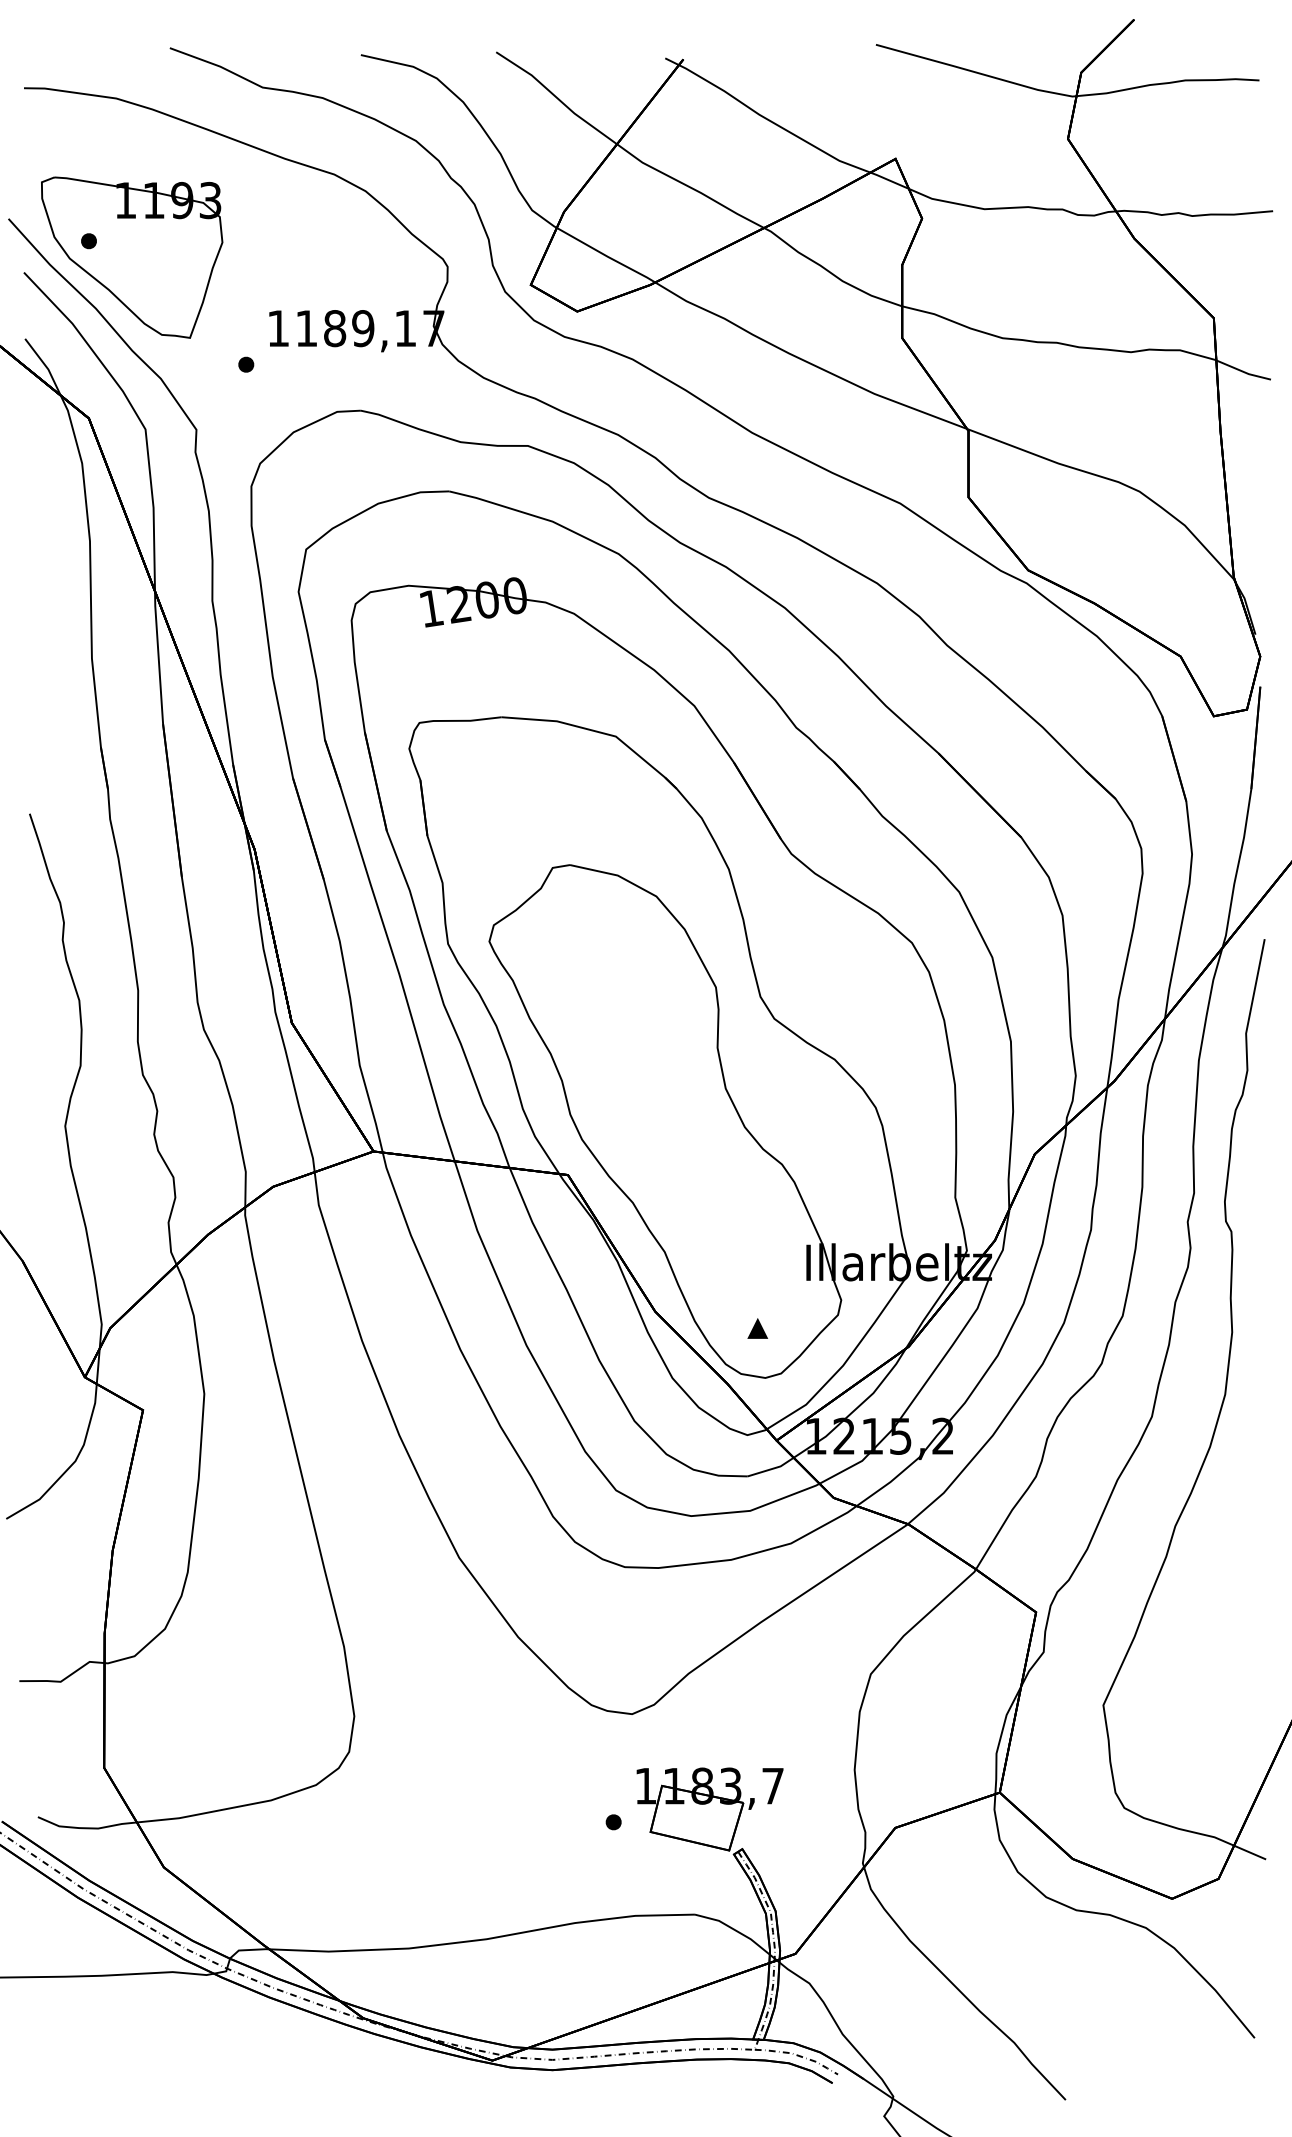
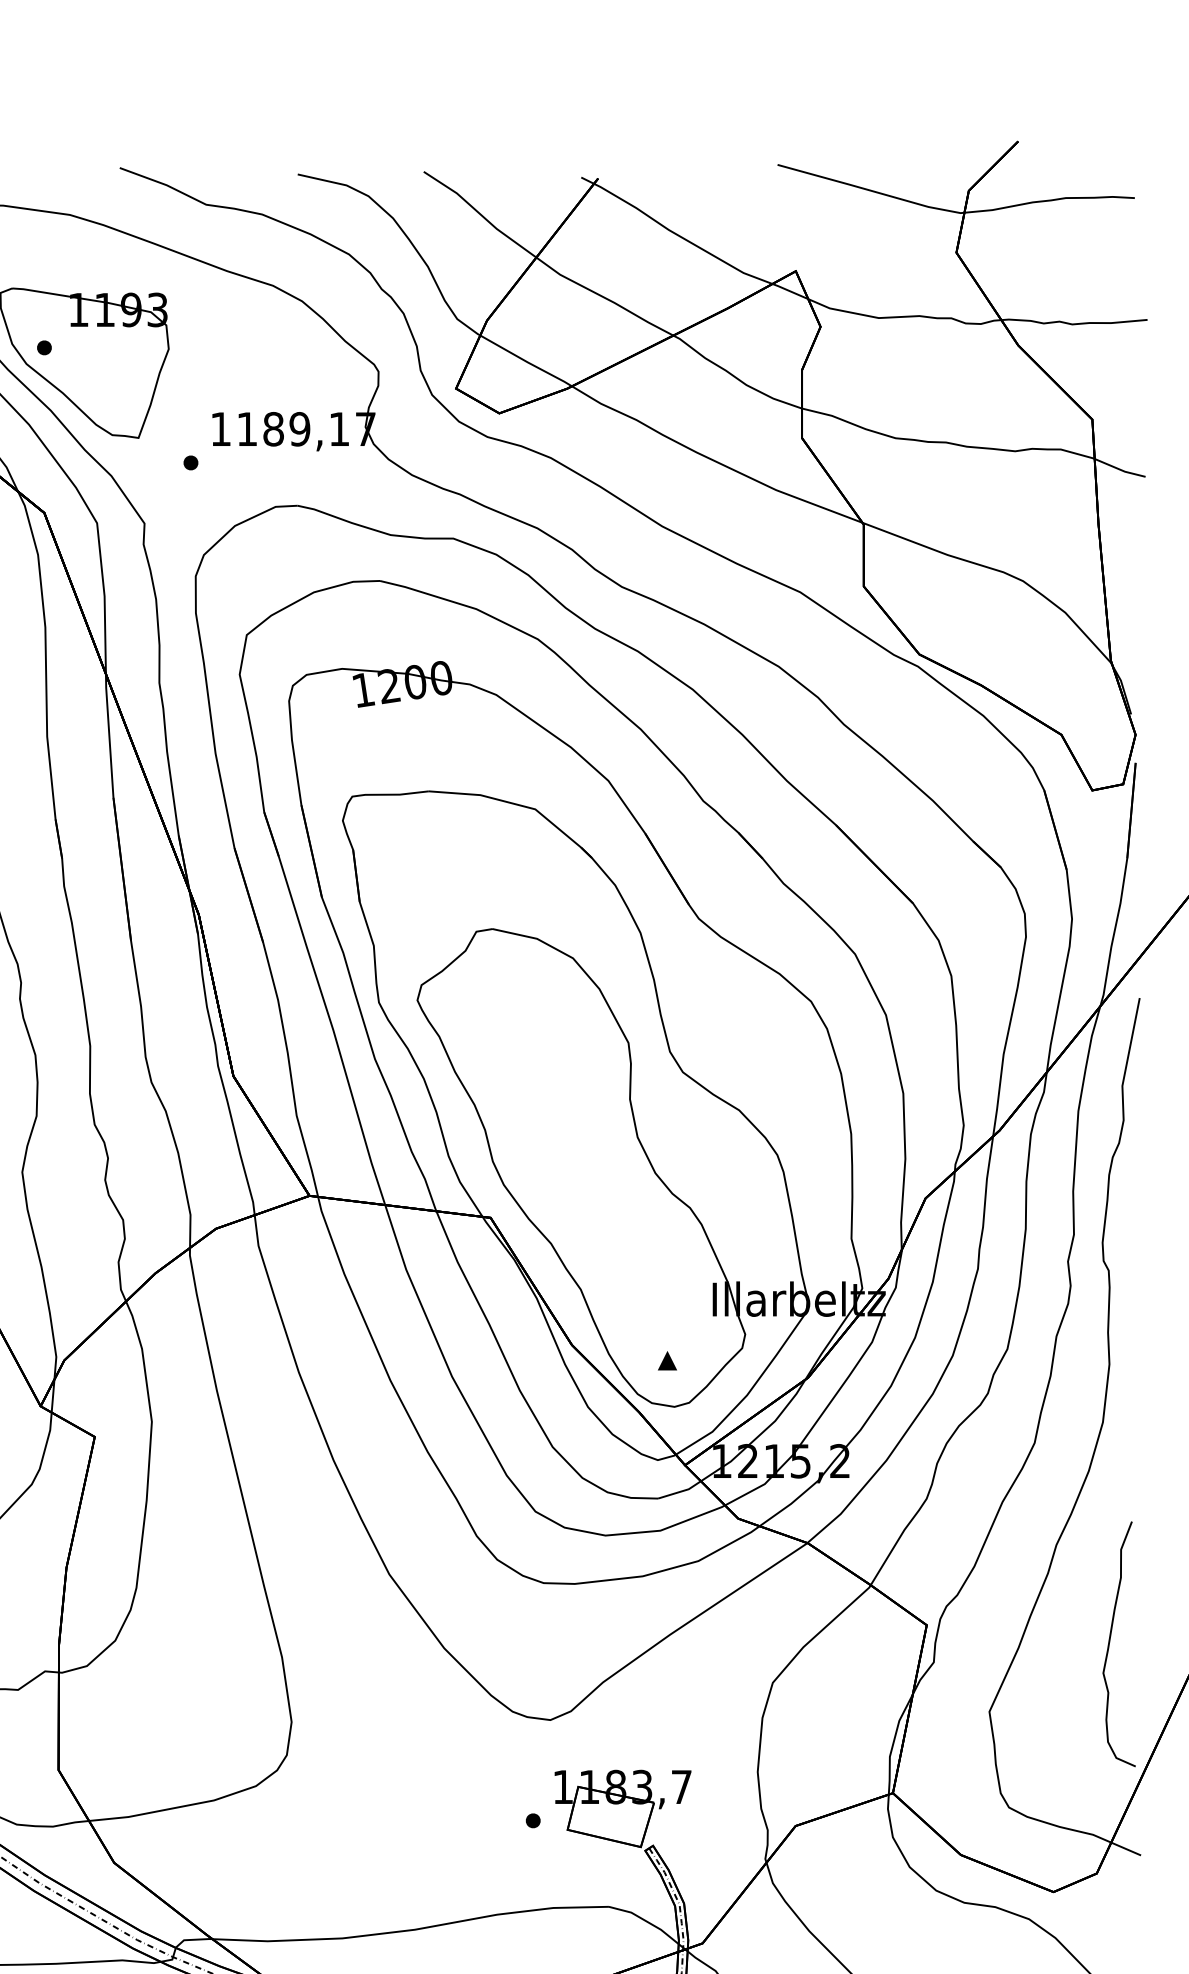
curve: (1233, 1629) -> (1110, 1641), added

